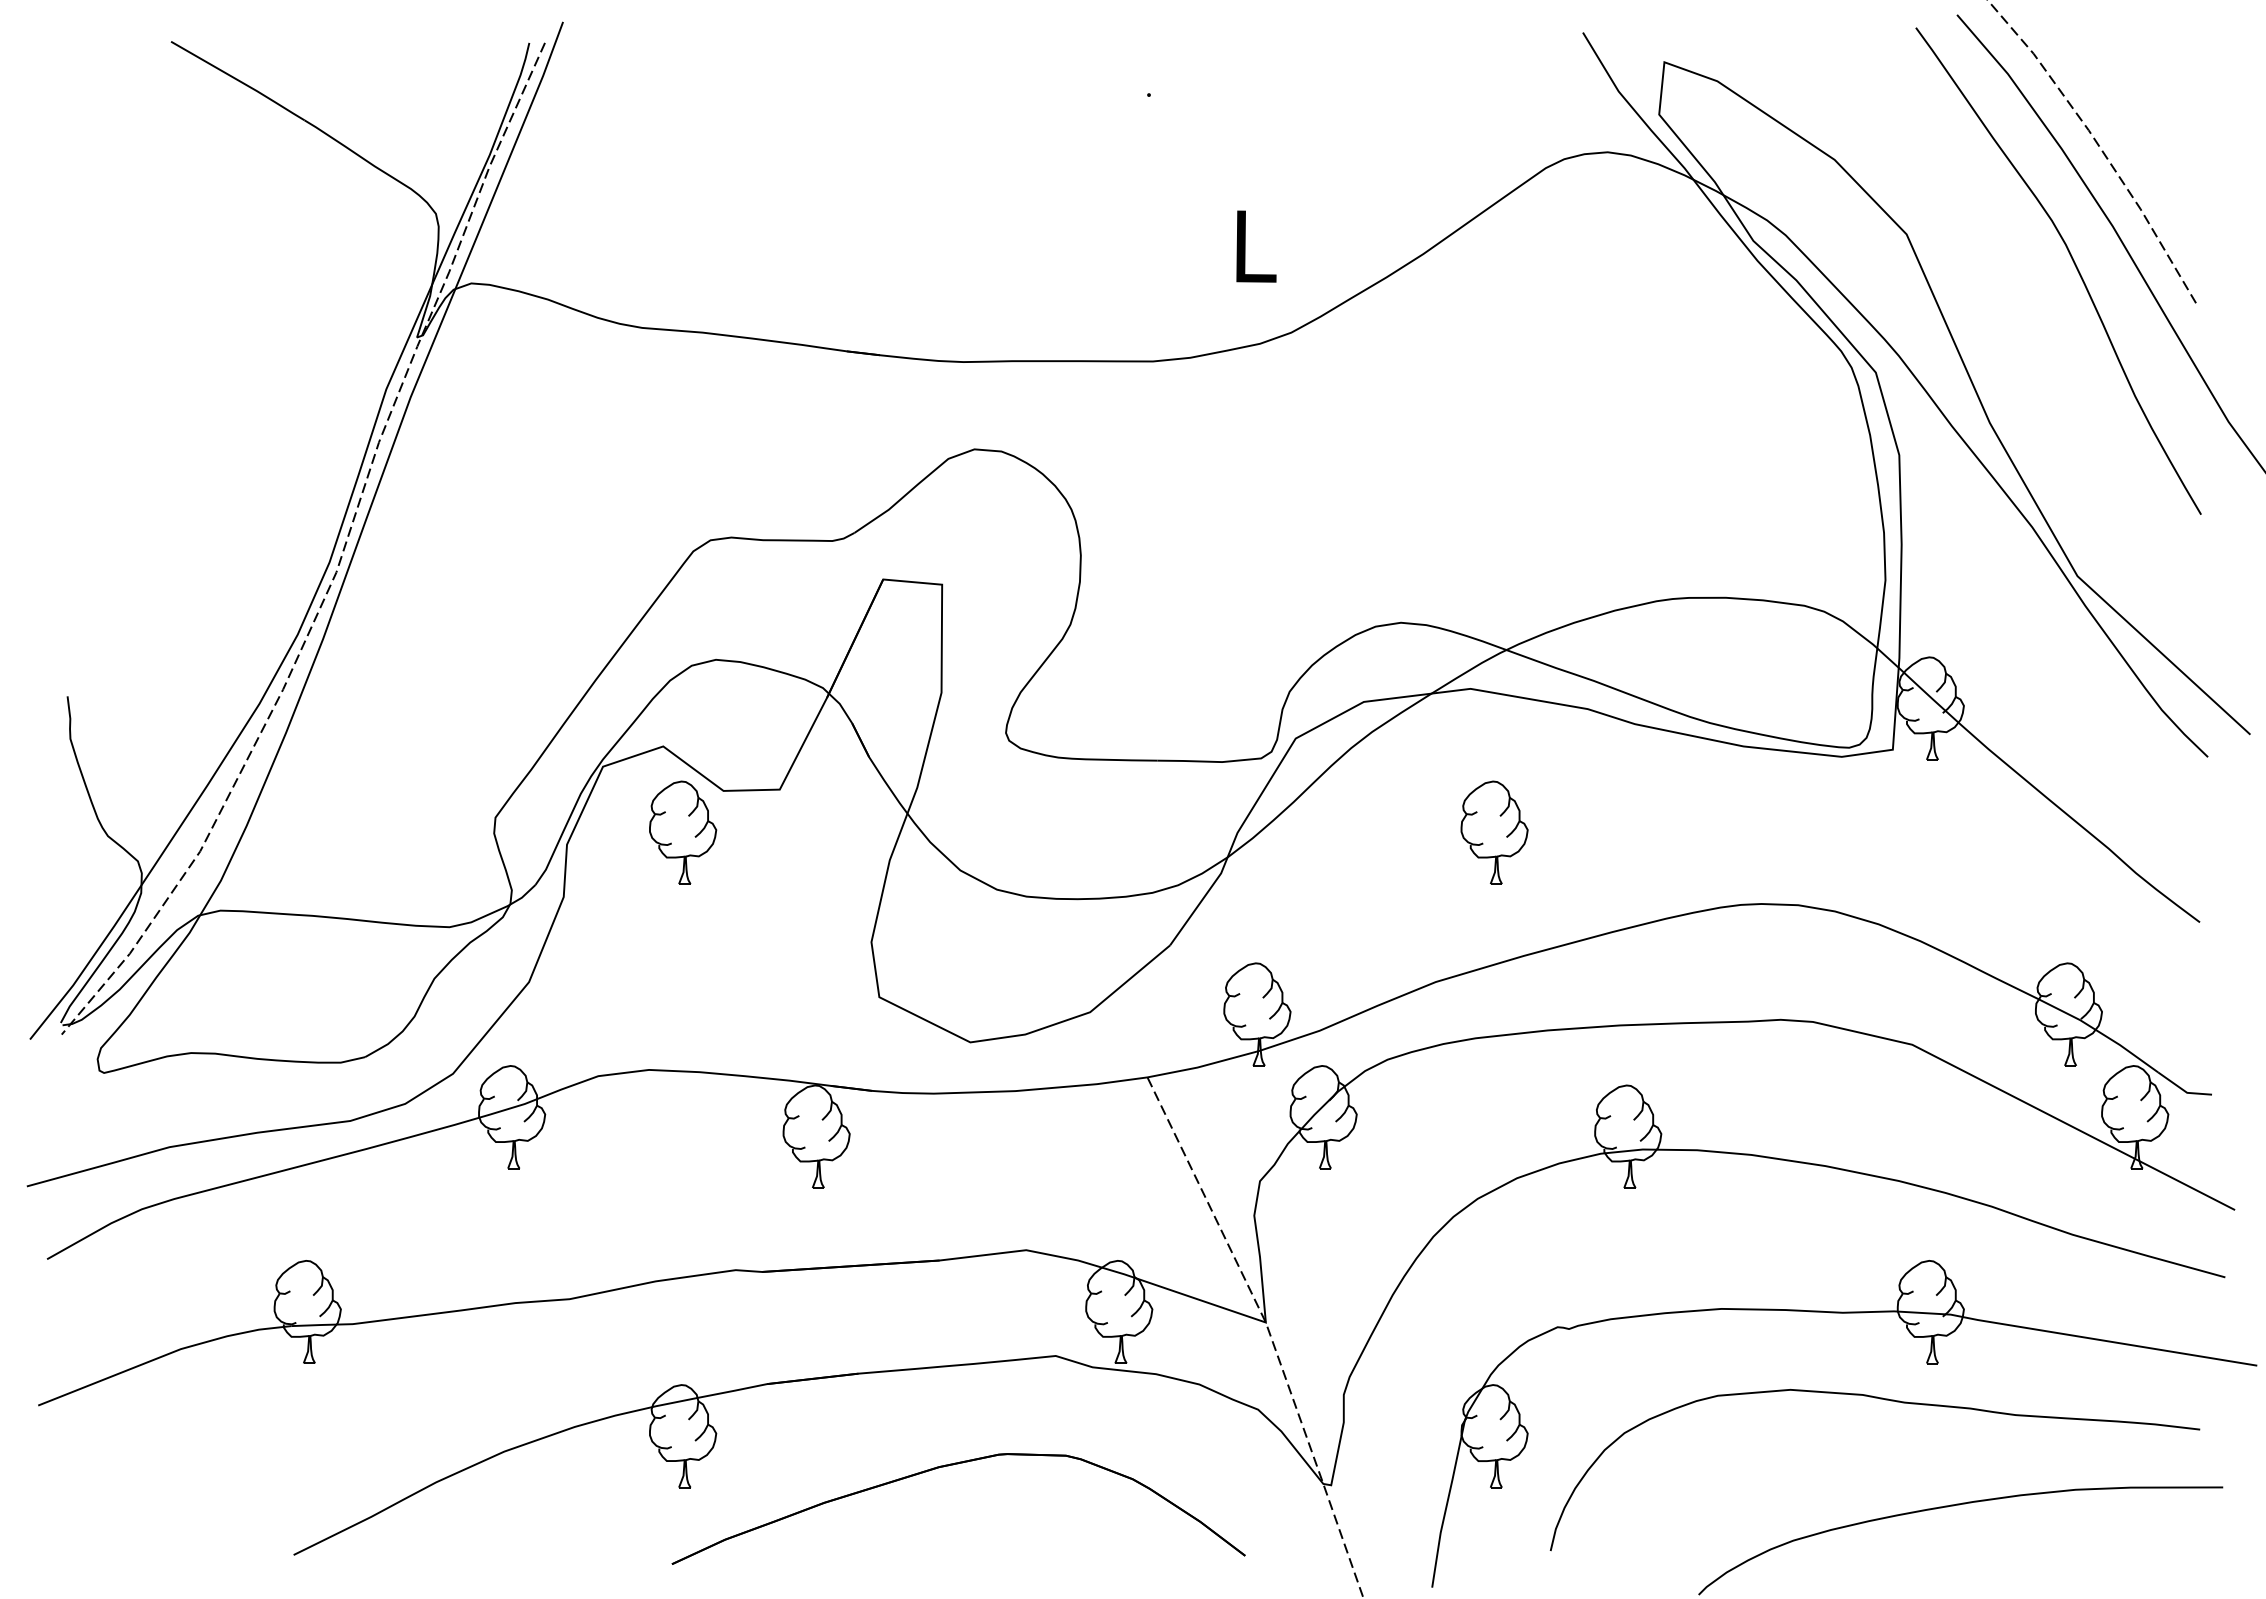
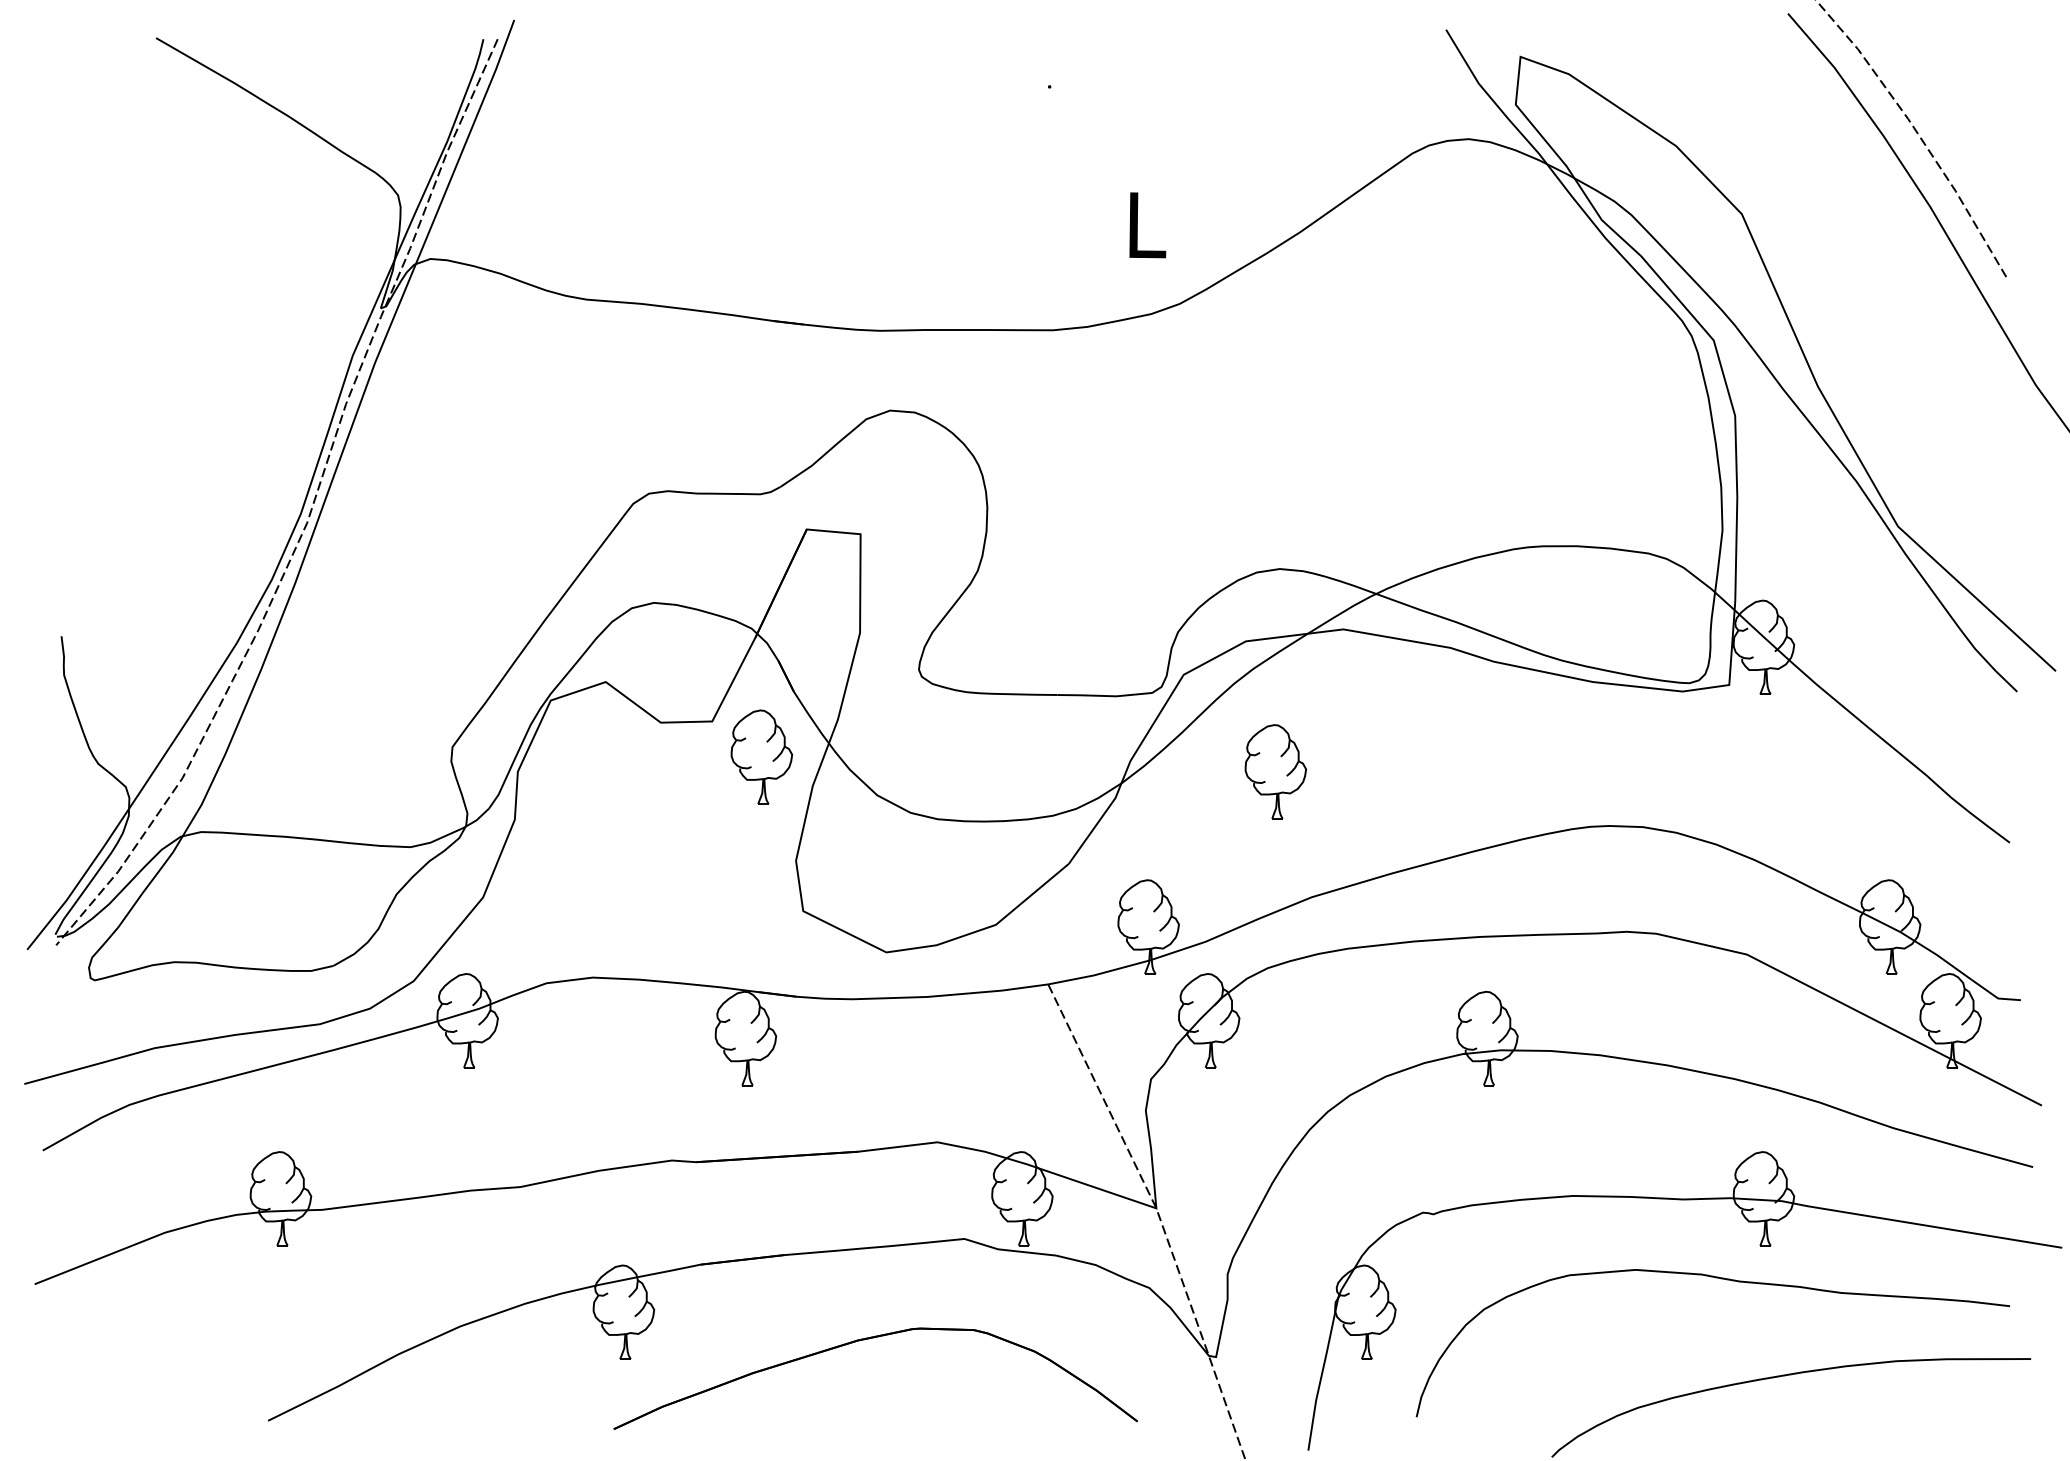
curve: (2073, 263) -> (1894, 240), removed
part: (683, 832) -> (762, 756), moved
part: (1494, 832) -> (1275, 771), moved

